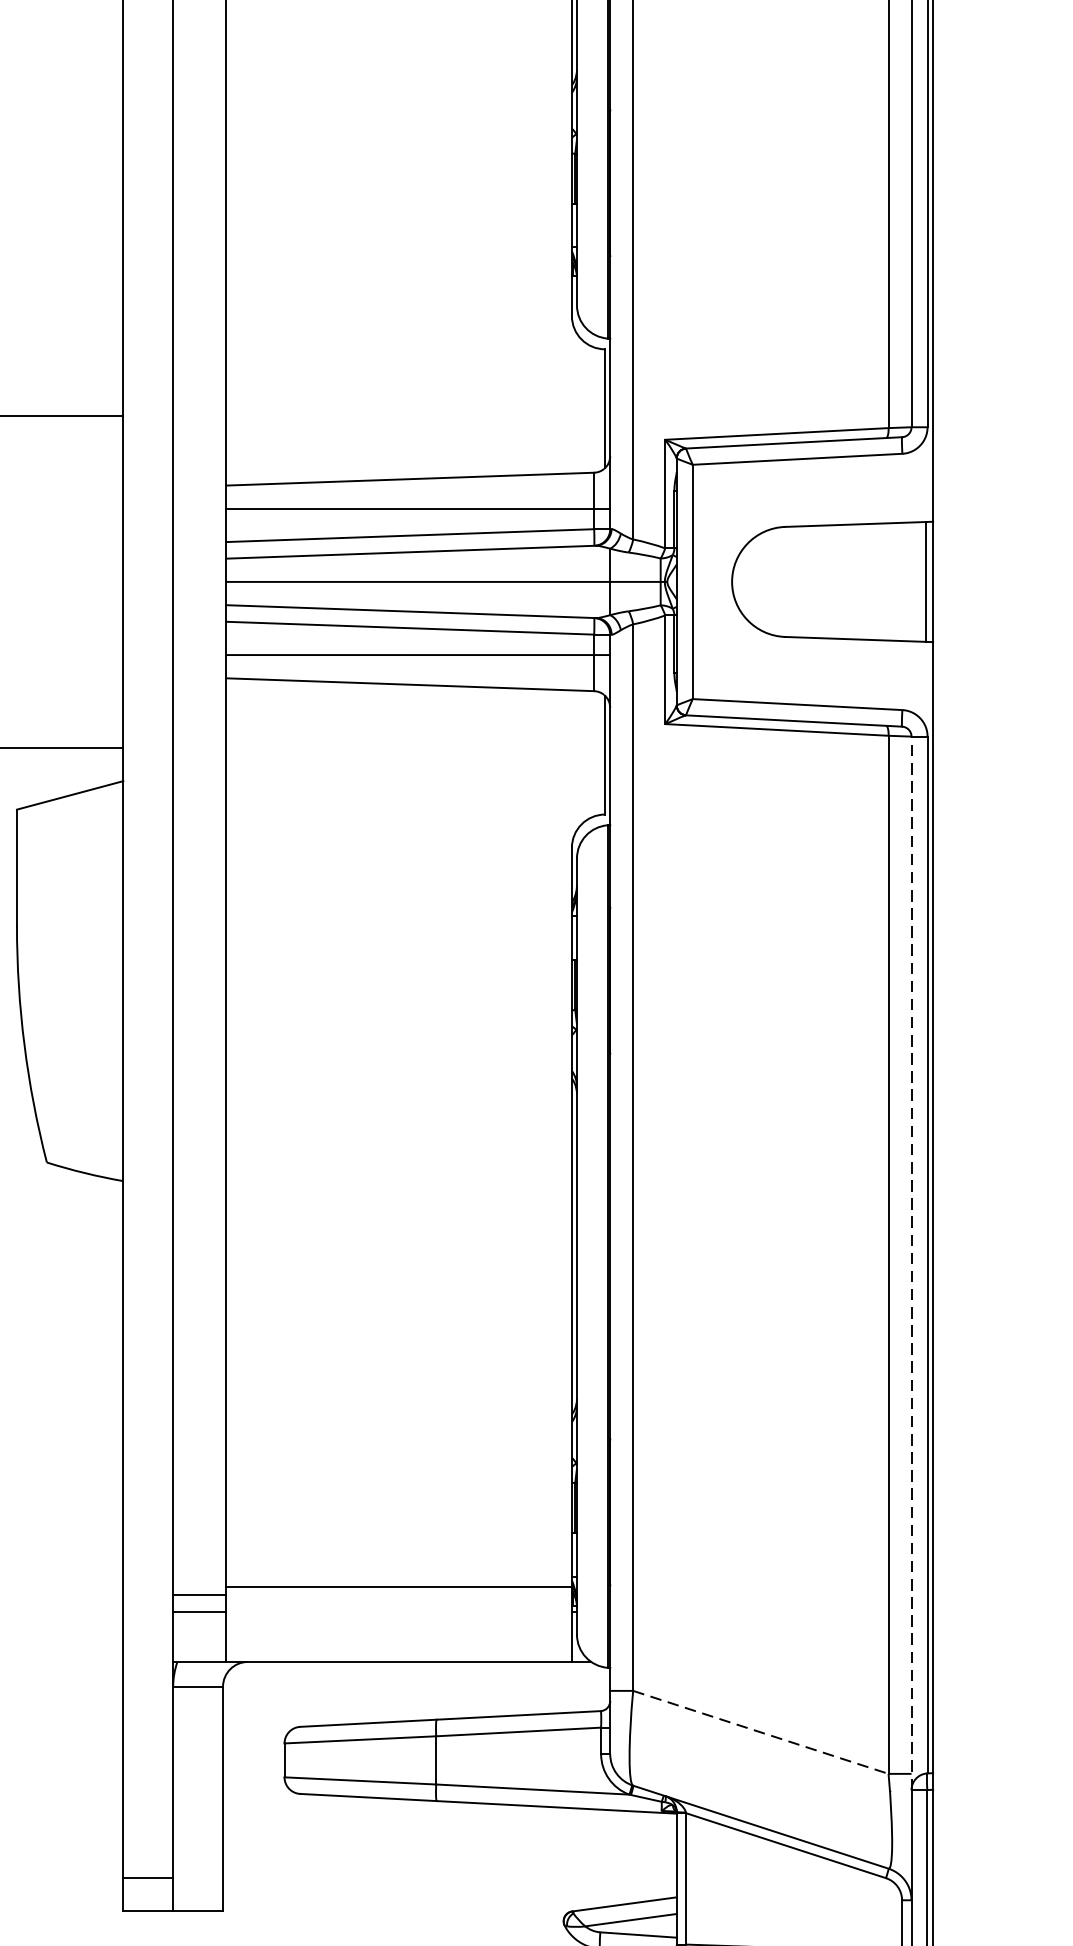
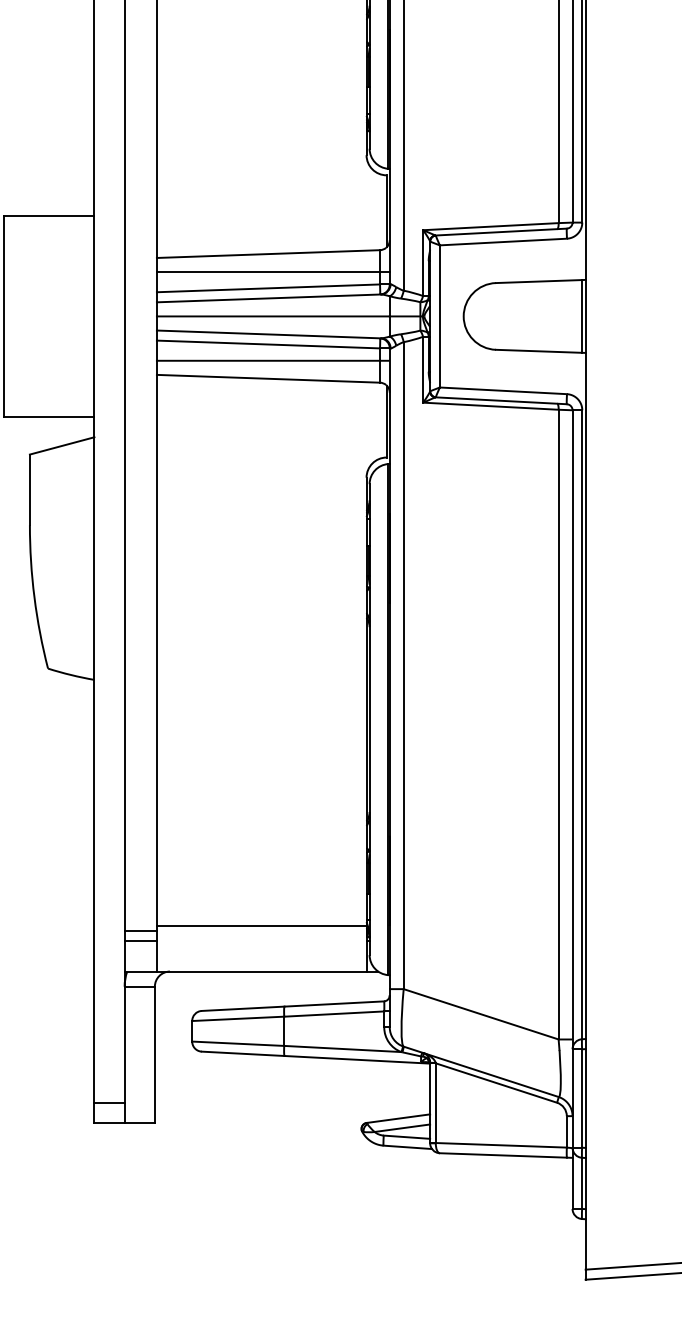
line: (911, 1262) -> (572, 729), dashed -> solid
line: (761, 1732) -> (481, 1014), dashed -> solid

